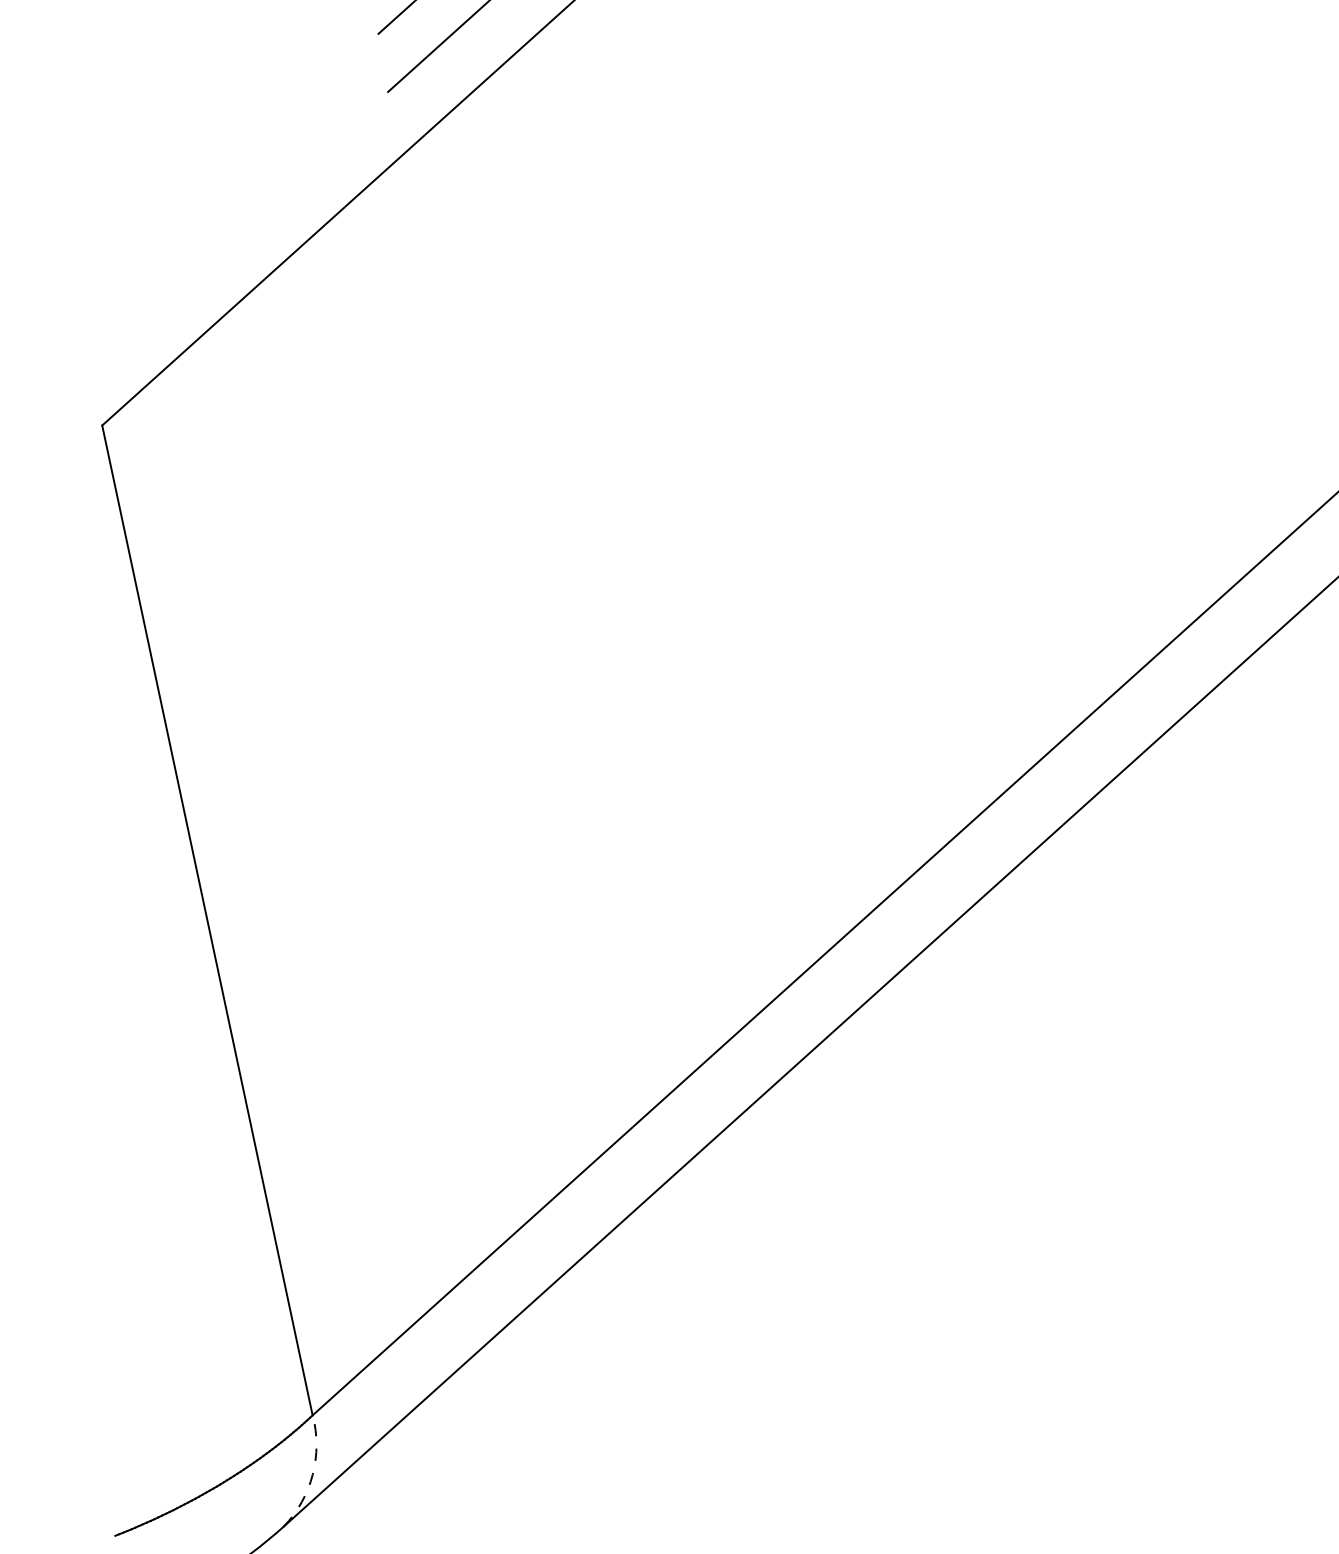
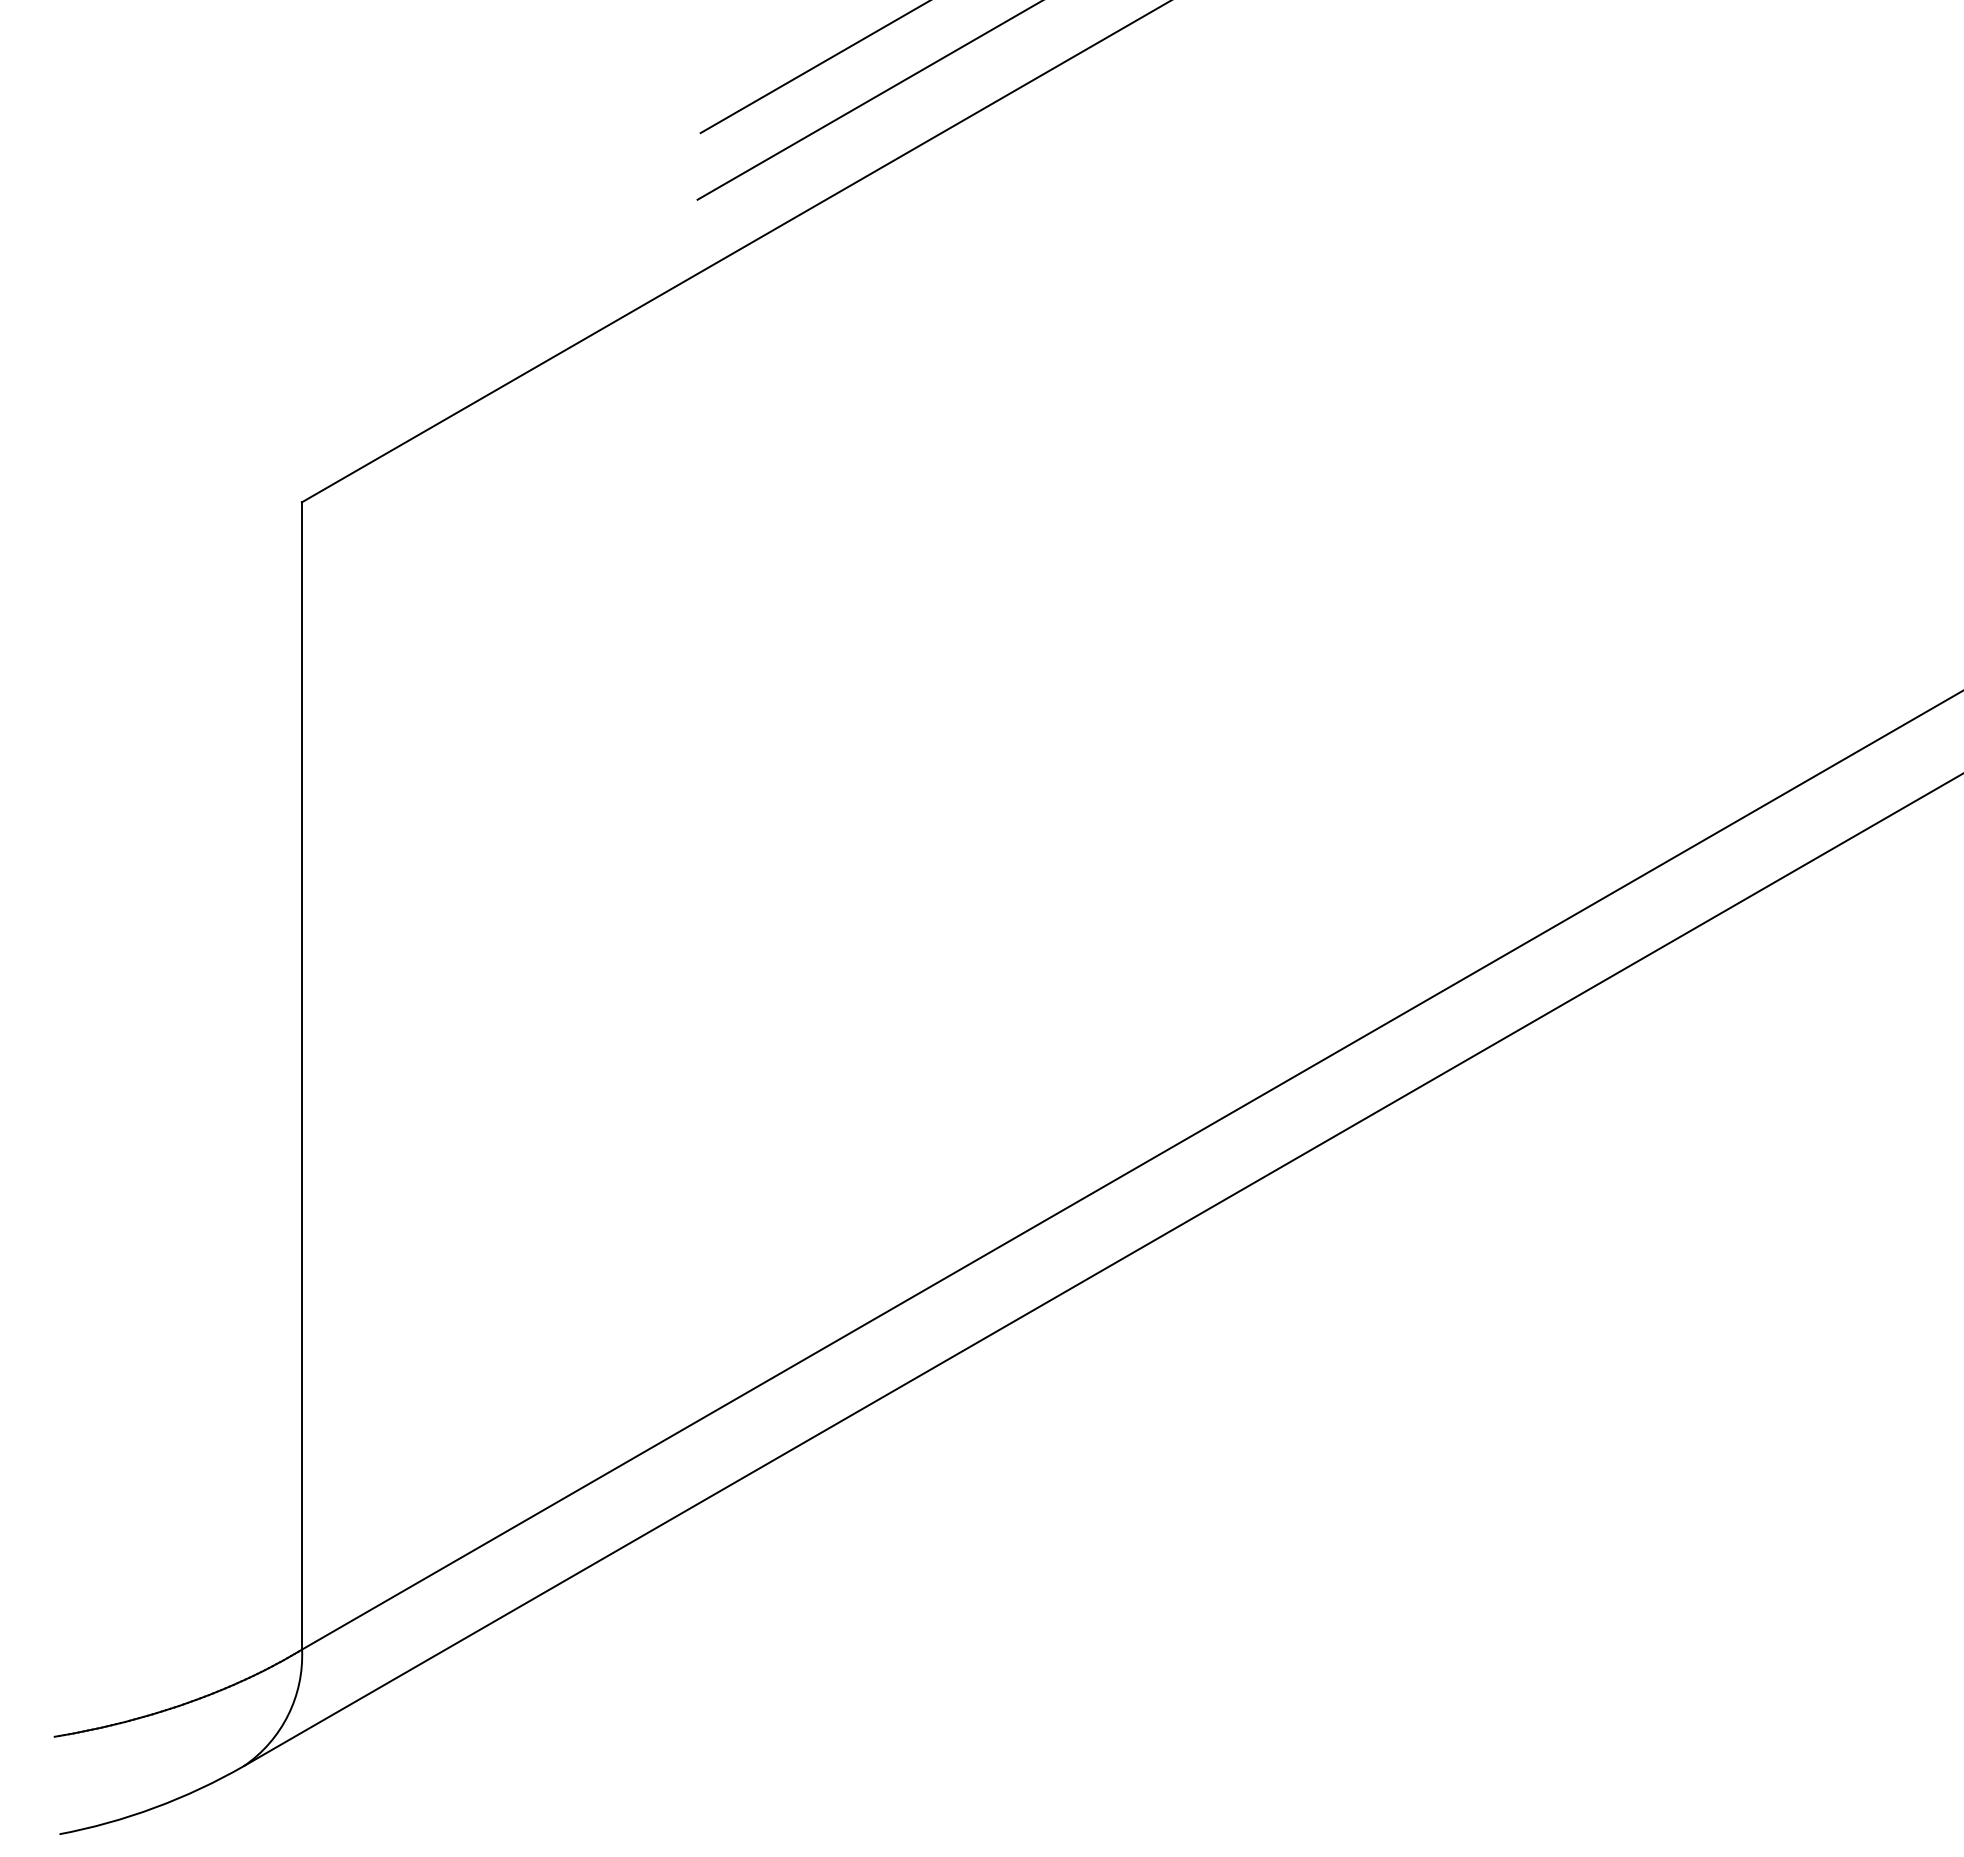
arc: (313, 1474) -> (288, 1715), dashed -> solid

